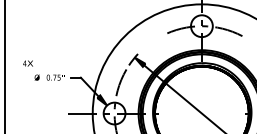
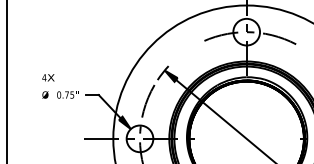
text: (28, 63) -> (48, 77), moved

